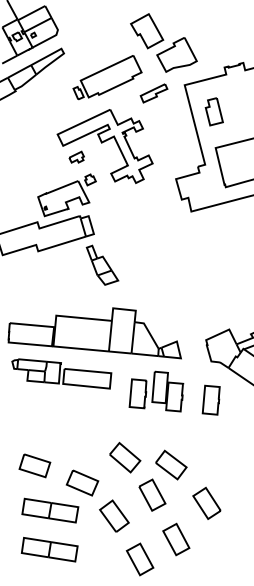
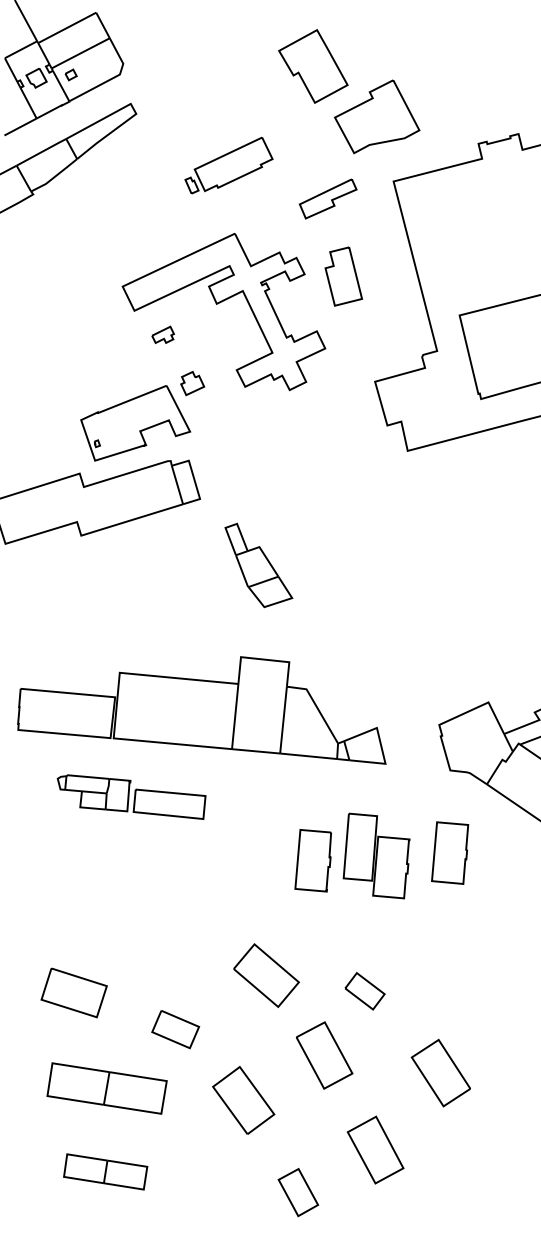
part: (107, 77) -> (228, 165), size x0.6
part: (213, 111) -> (341, 275), moved
part: (76, 156) -> (162, 333), size x0.7
part: (102, 264) -> (258, 563), moved
part: (61, 373) -> (130, 796), size x0.7
part: (156, 391) -> (352, 855), moved
part: (171, 464) -> (365, 990), size x0.6
part: (82, 482) -> (175, 1028), size x0.7
part: (49, 549) -> (105, 1171), size x0.7
part: (139, 559) -> (297, 1192), size x0.7

